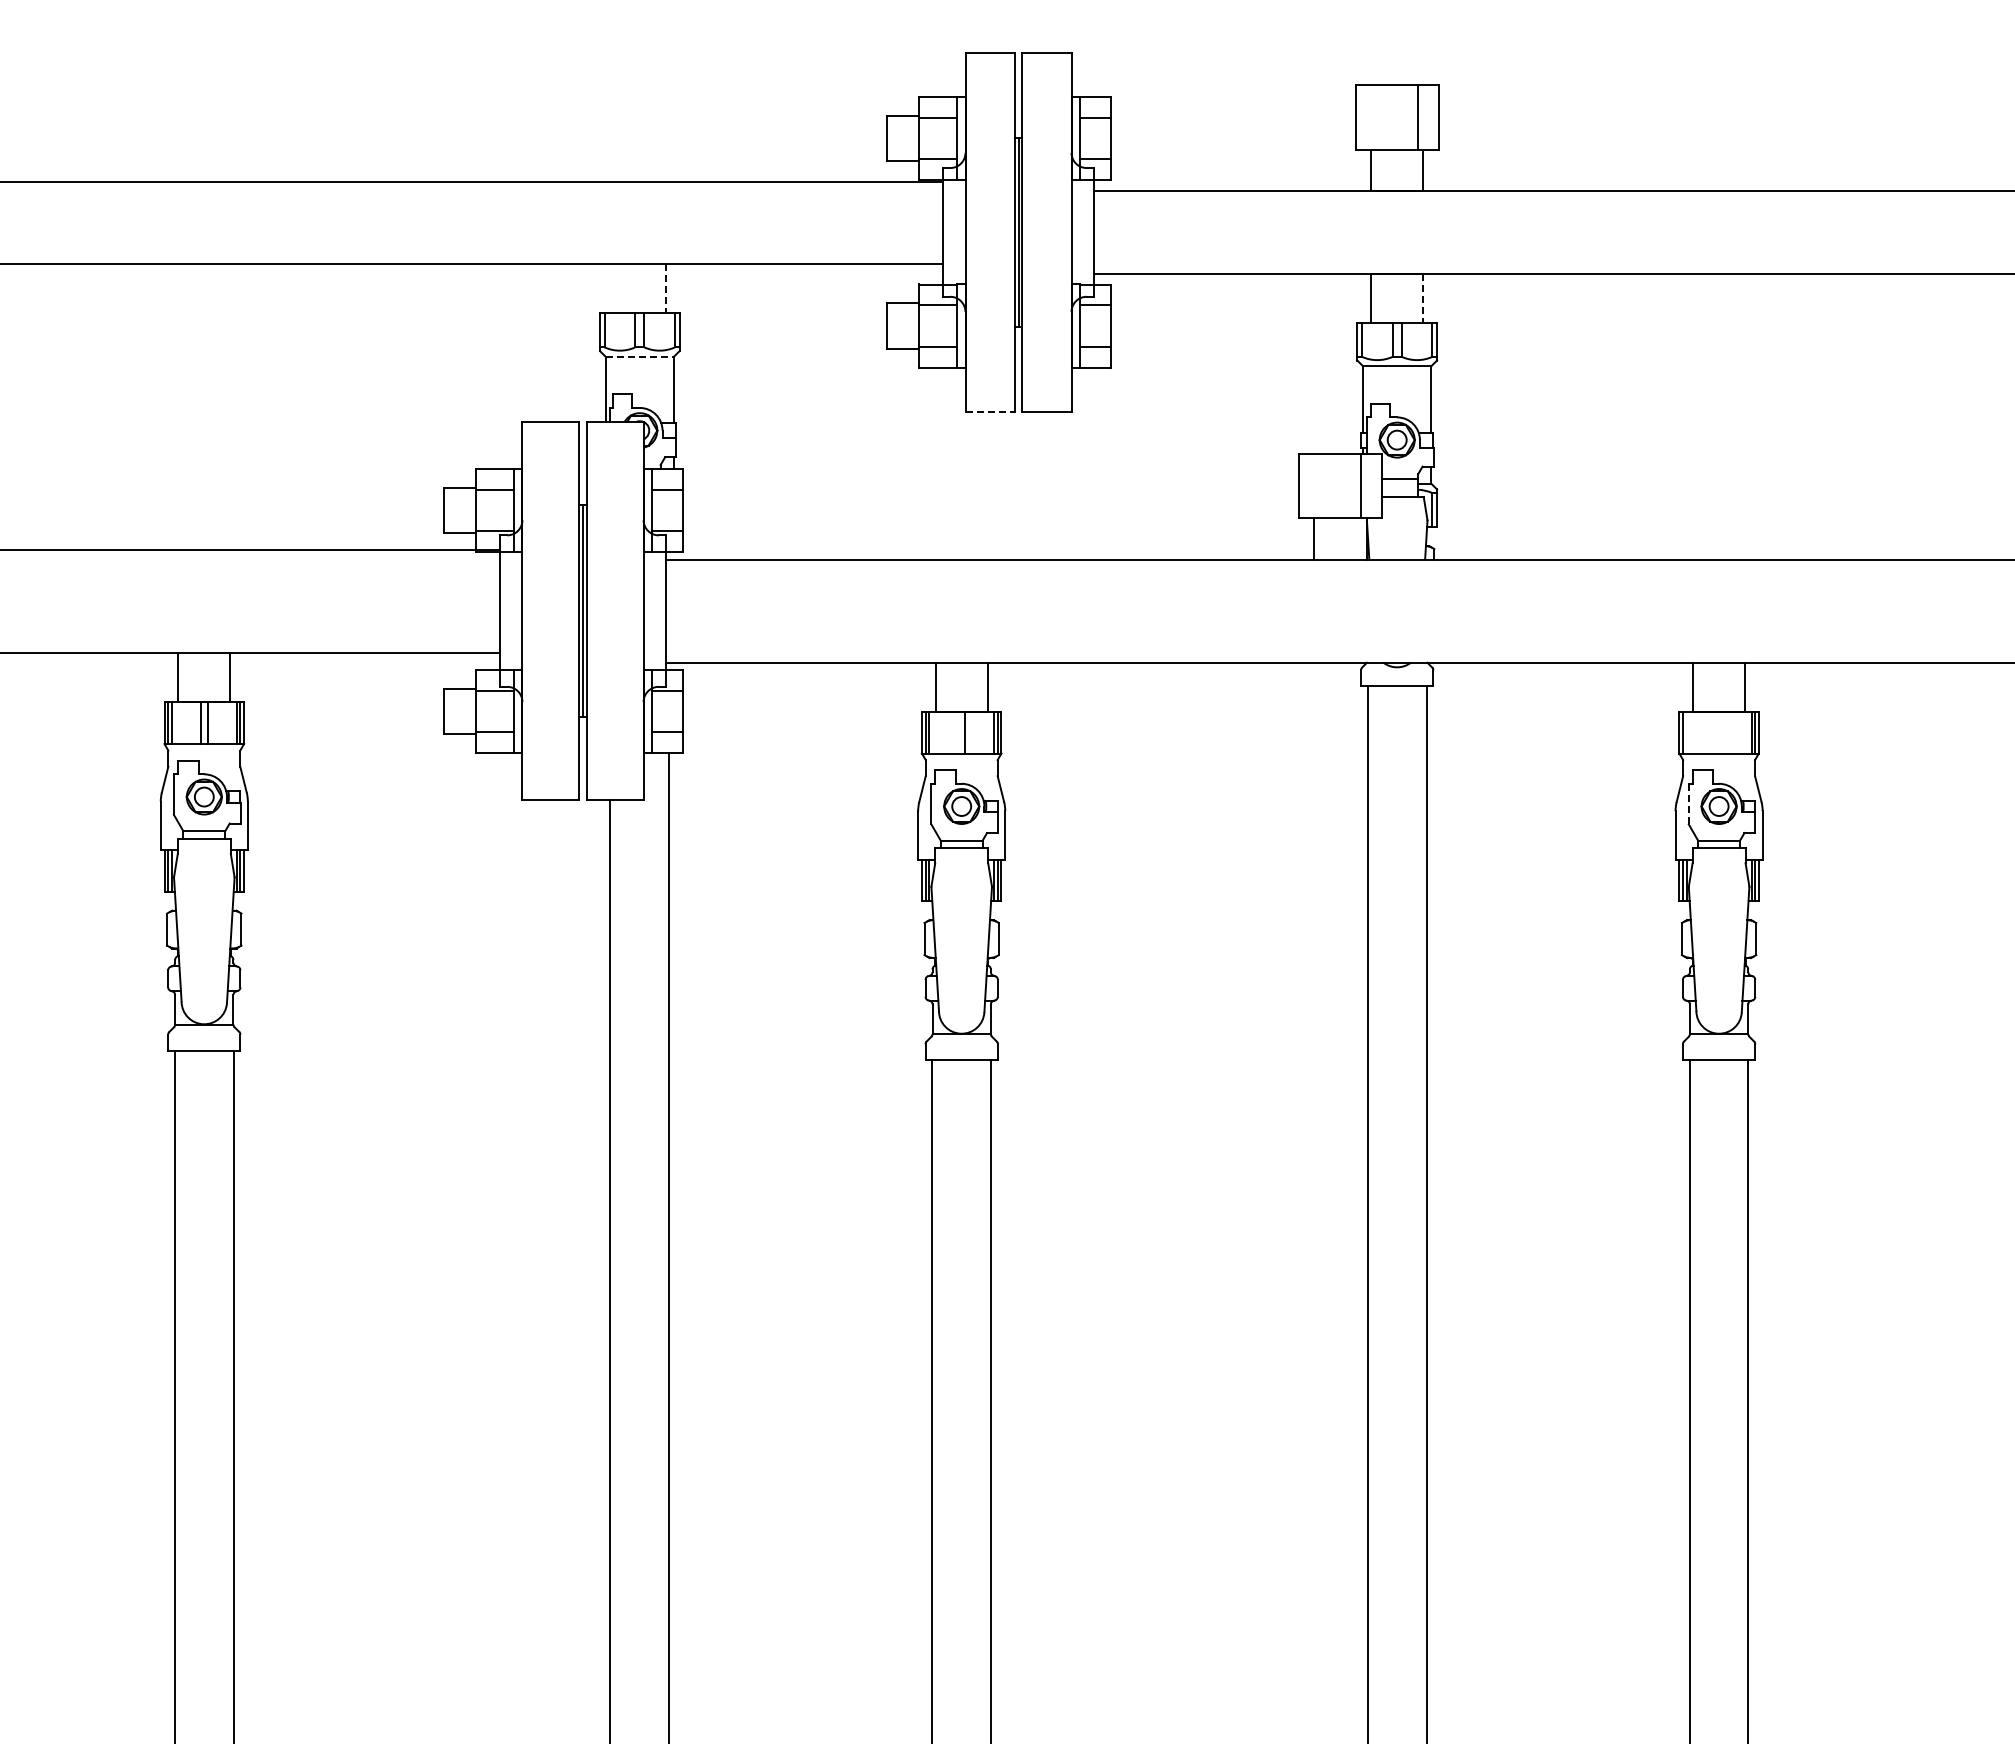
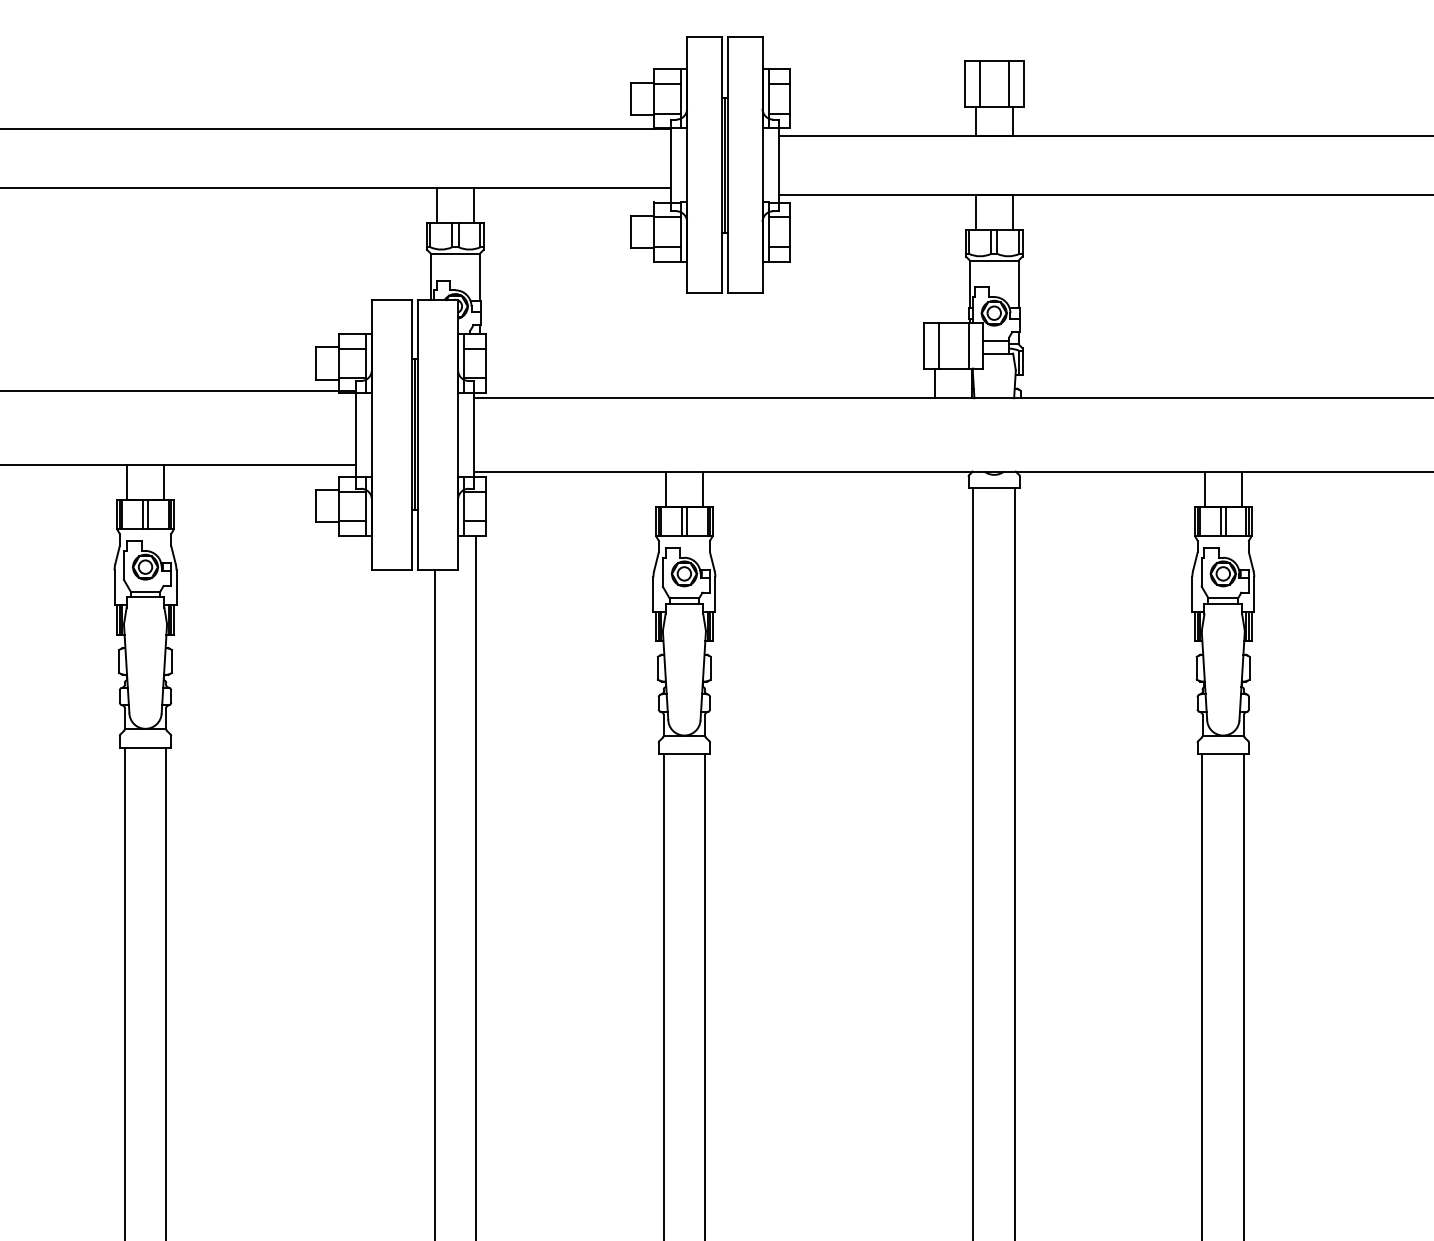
line: (1376, 117) -> (979, 83), added
line: (613, 288) -> (436, 205), added
line: (665, 288) -> (473, 205), dashed -> solid
line: (1423, 298) -> (1012, 212), dashed -> solid
line: (640, 356) -> (455, 253), dashed -> solid
line: (990, 412) -> (704, 293), dashed -> solid
line: (1319, 485) -> (938, 345), added
line: (958, 732) -> (682, 521), added
line: (1686, 732) -> (1200, 521), added
line: (1715, 732) -> (1220, 521), added
line: (1722, 732) -> (1225, 521), added
line: (1688, 803) -> (1201, 571), dashed -> solid

